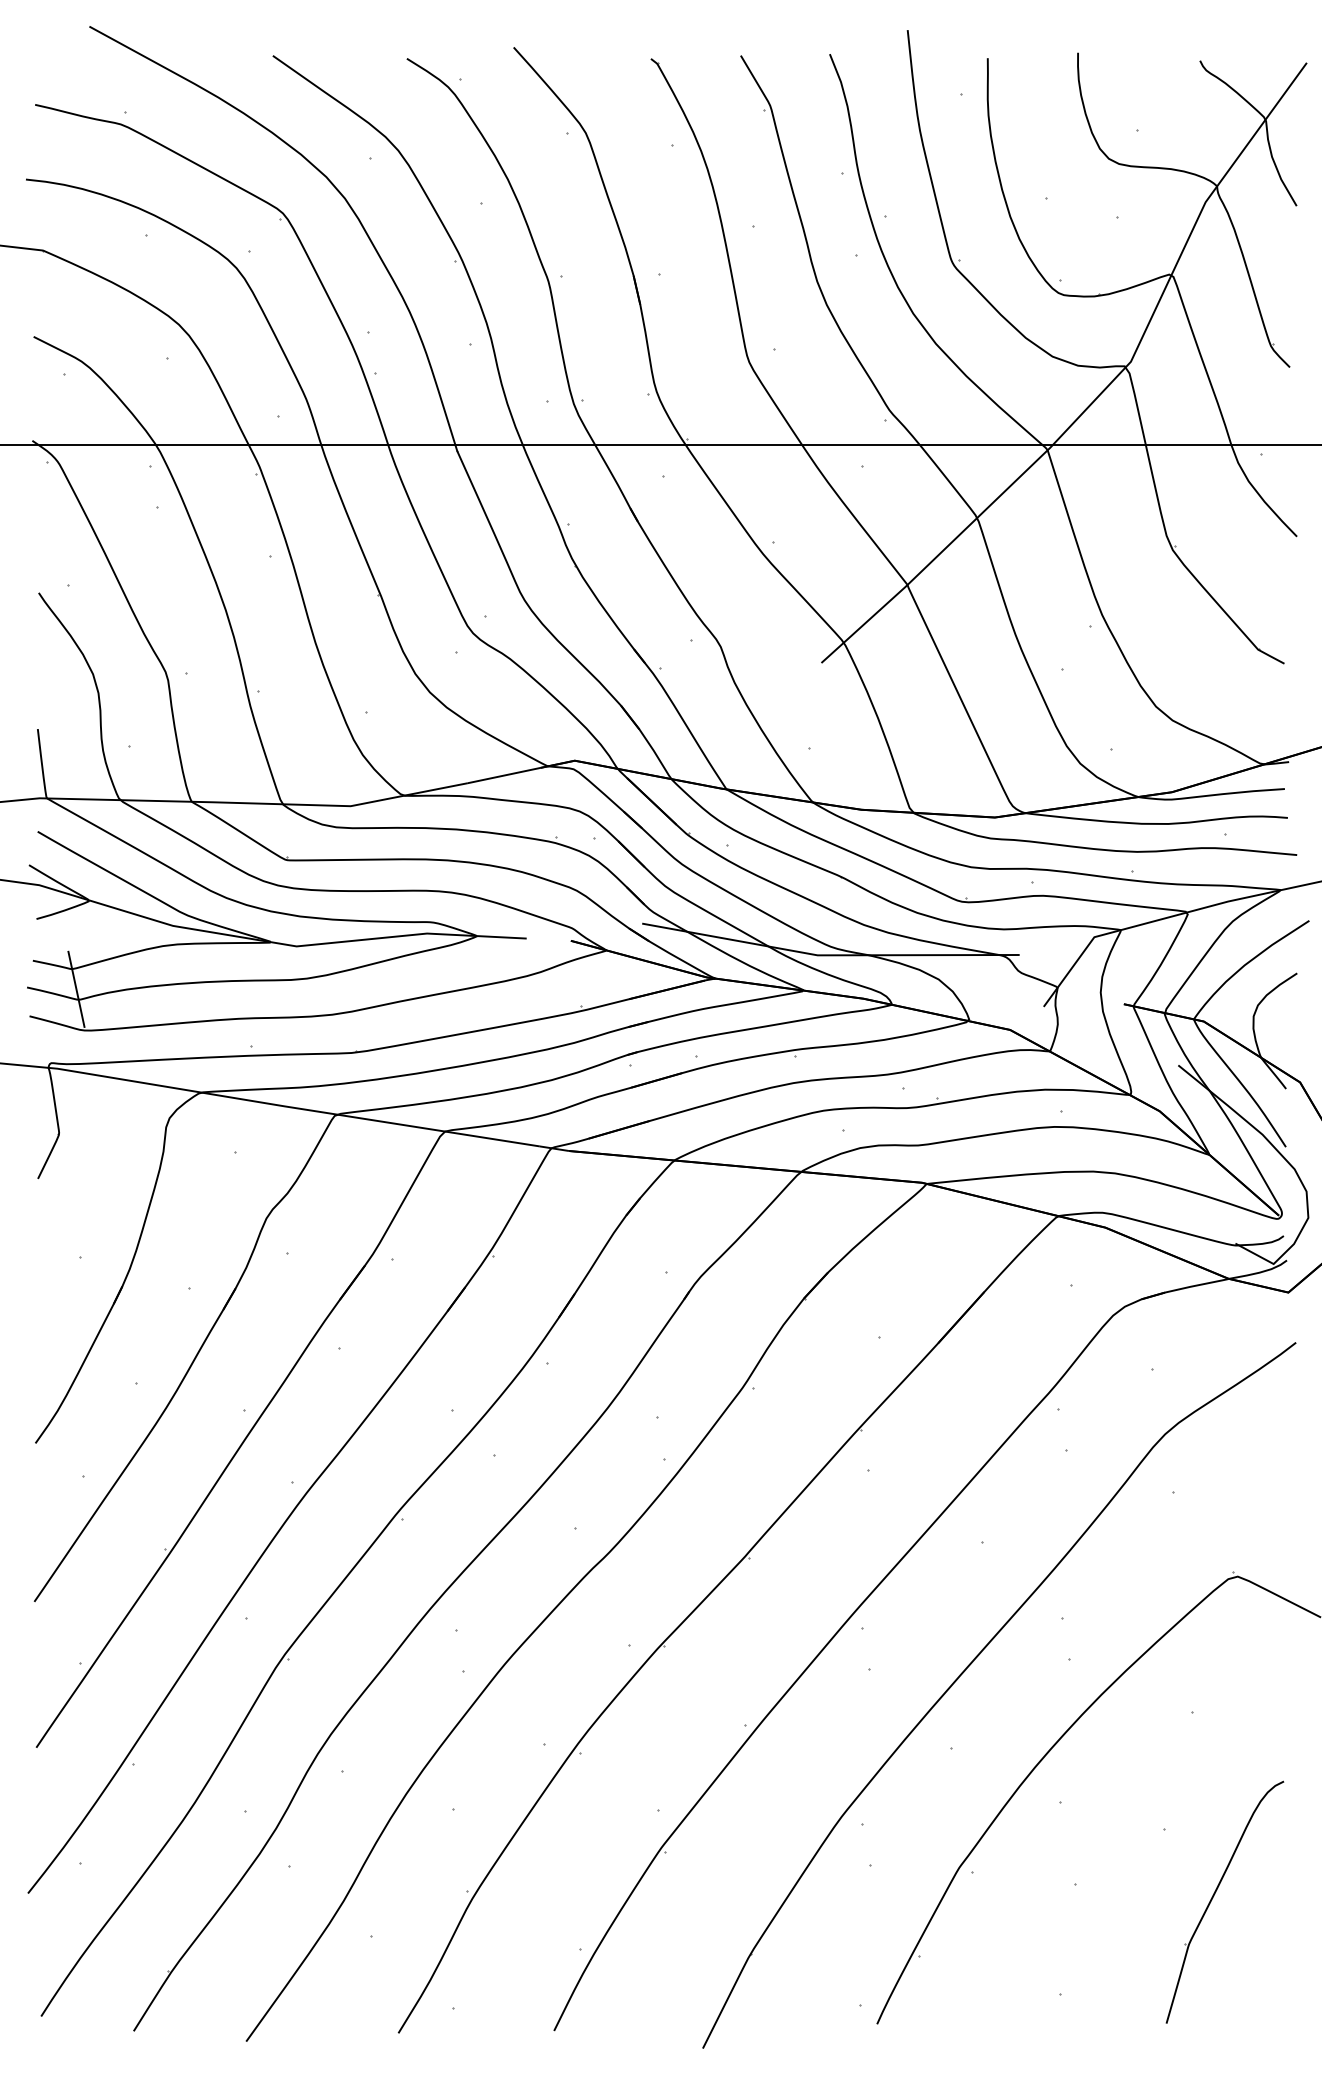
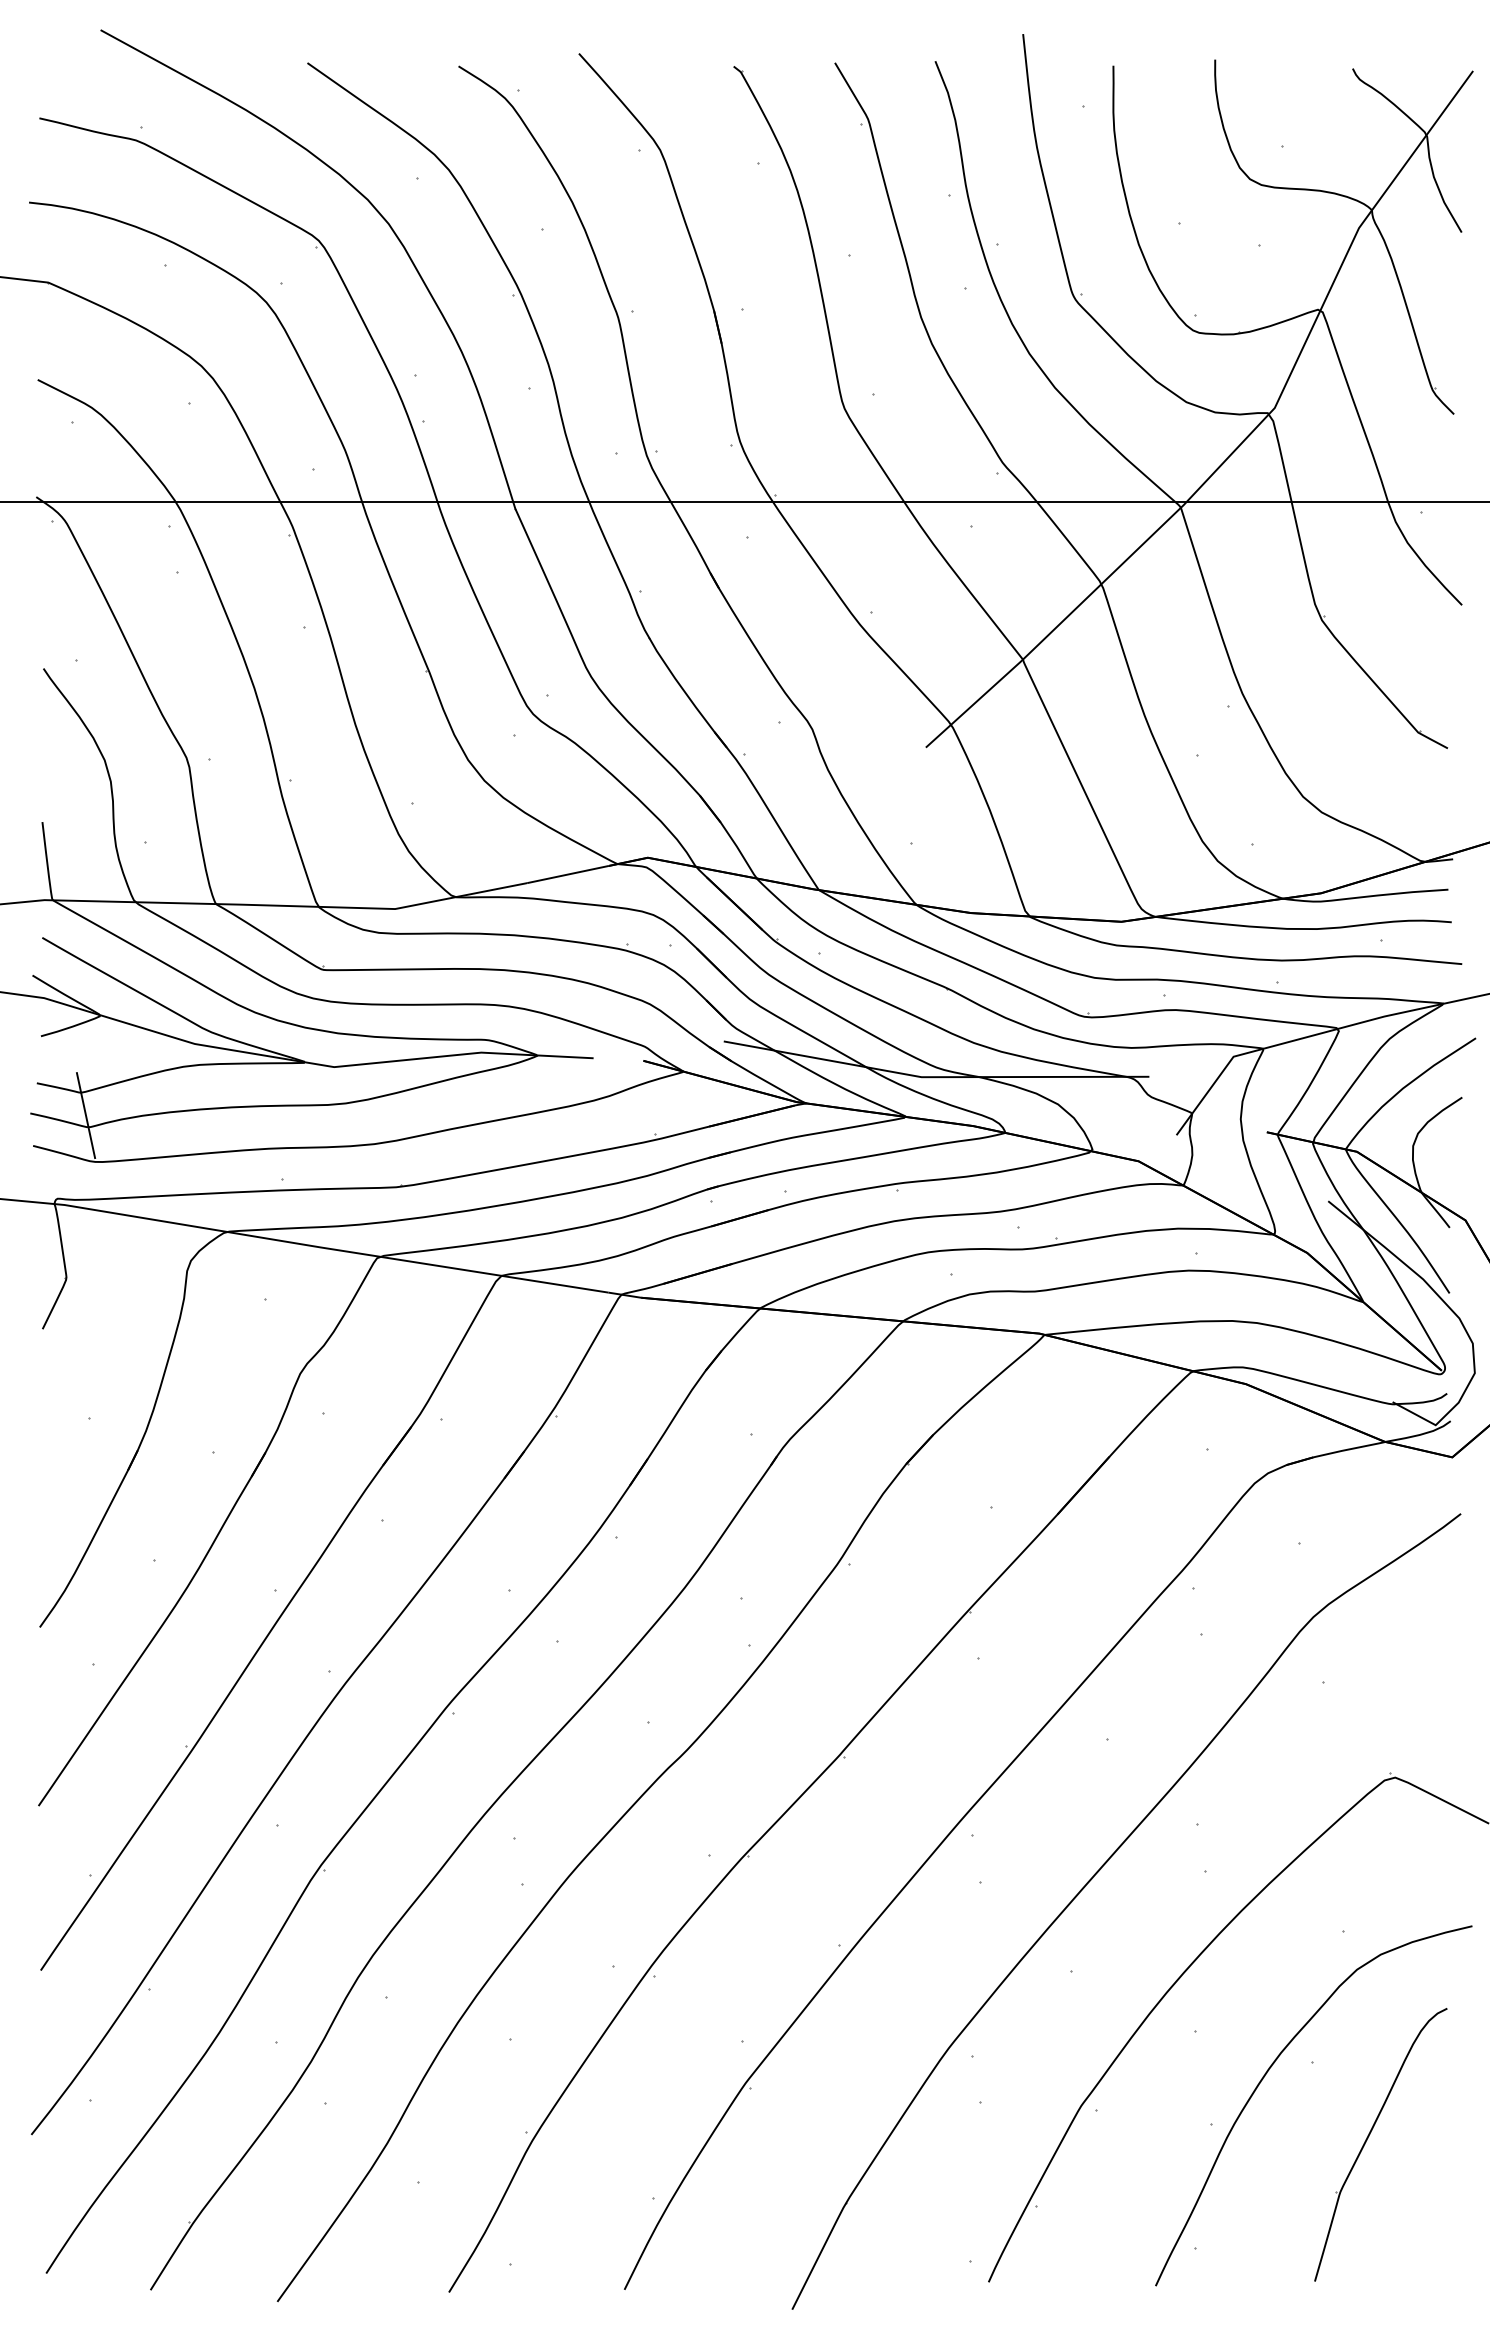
curve: (1124, 1839) -> (1267, 2073), added

